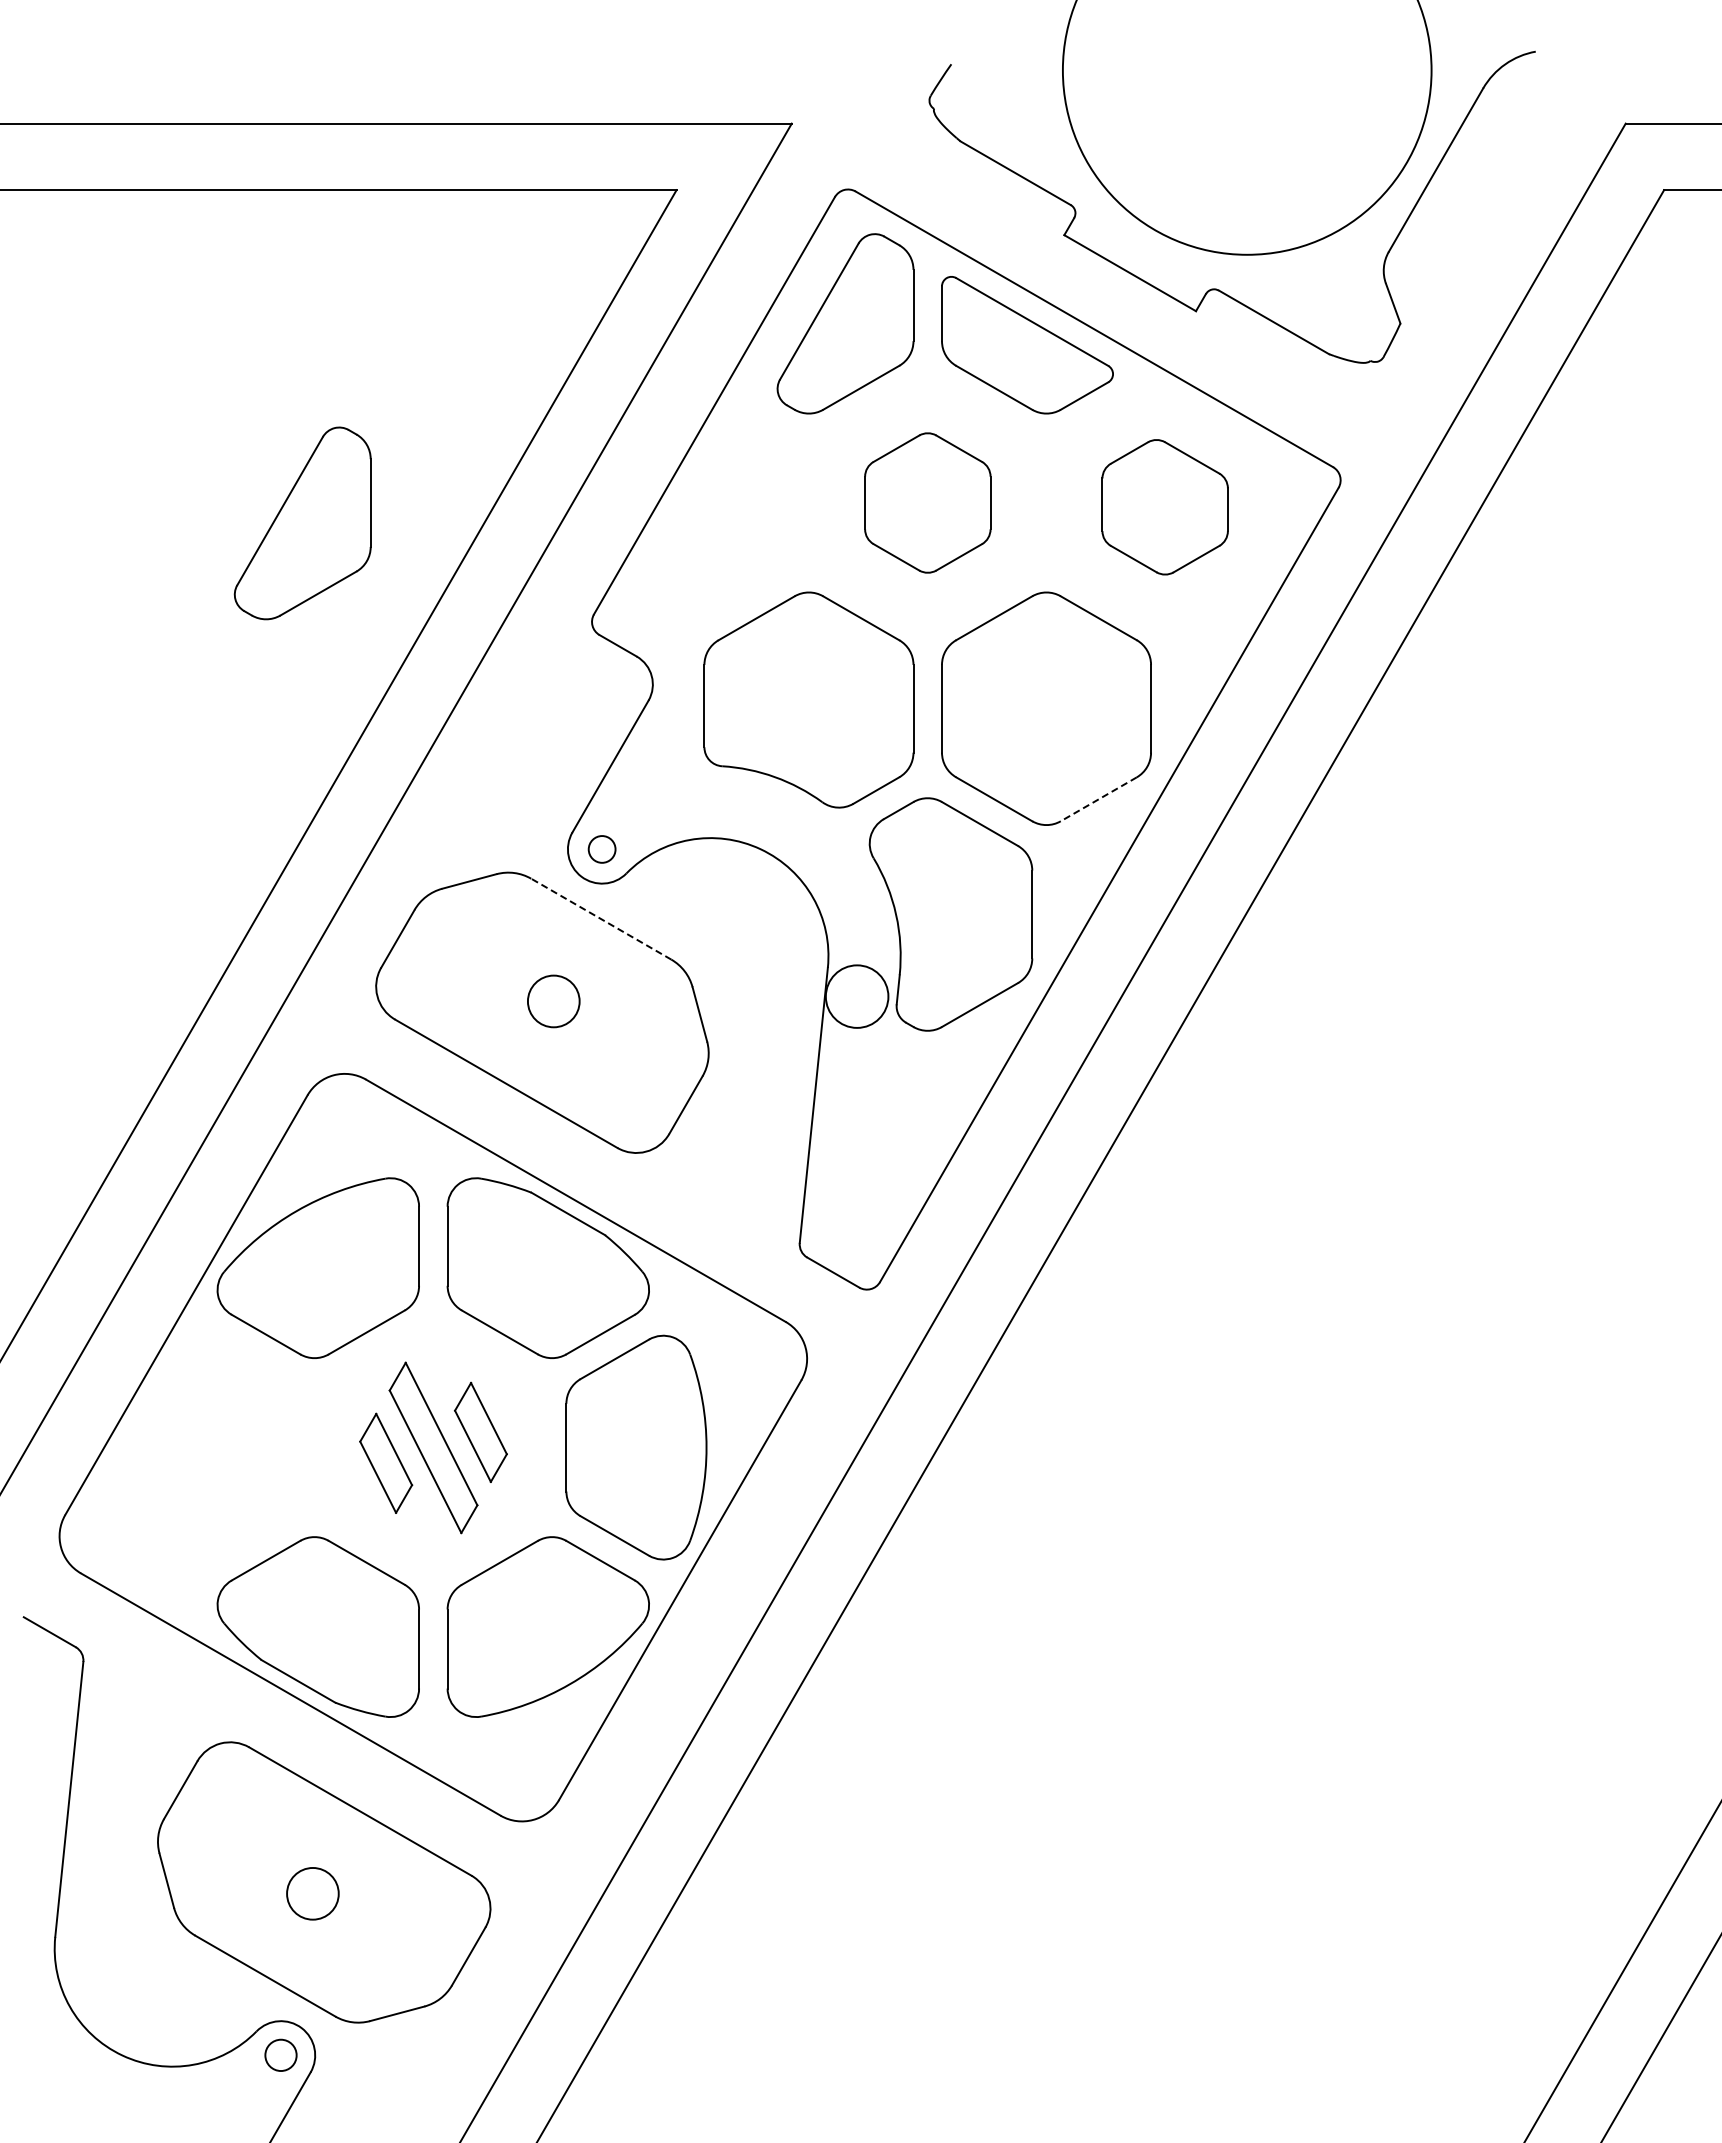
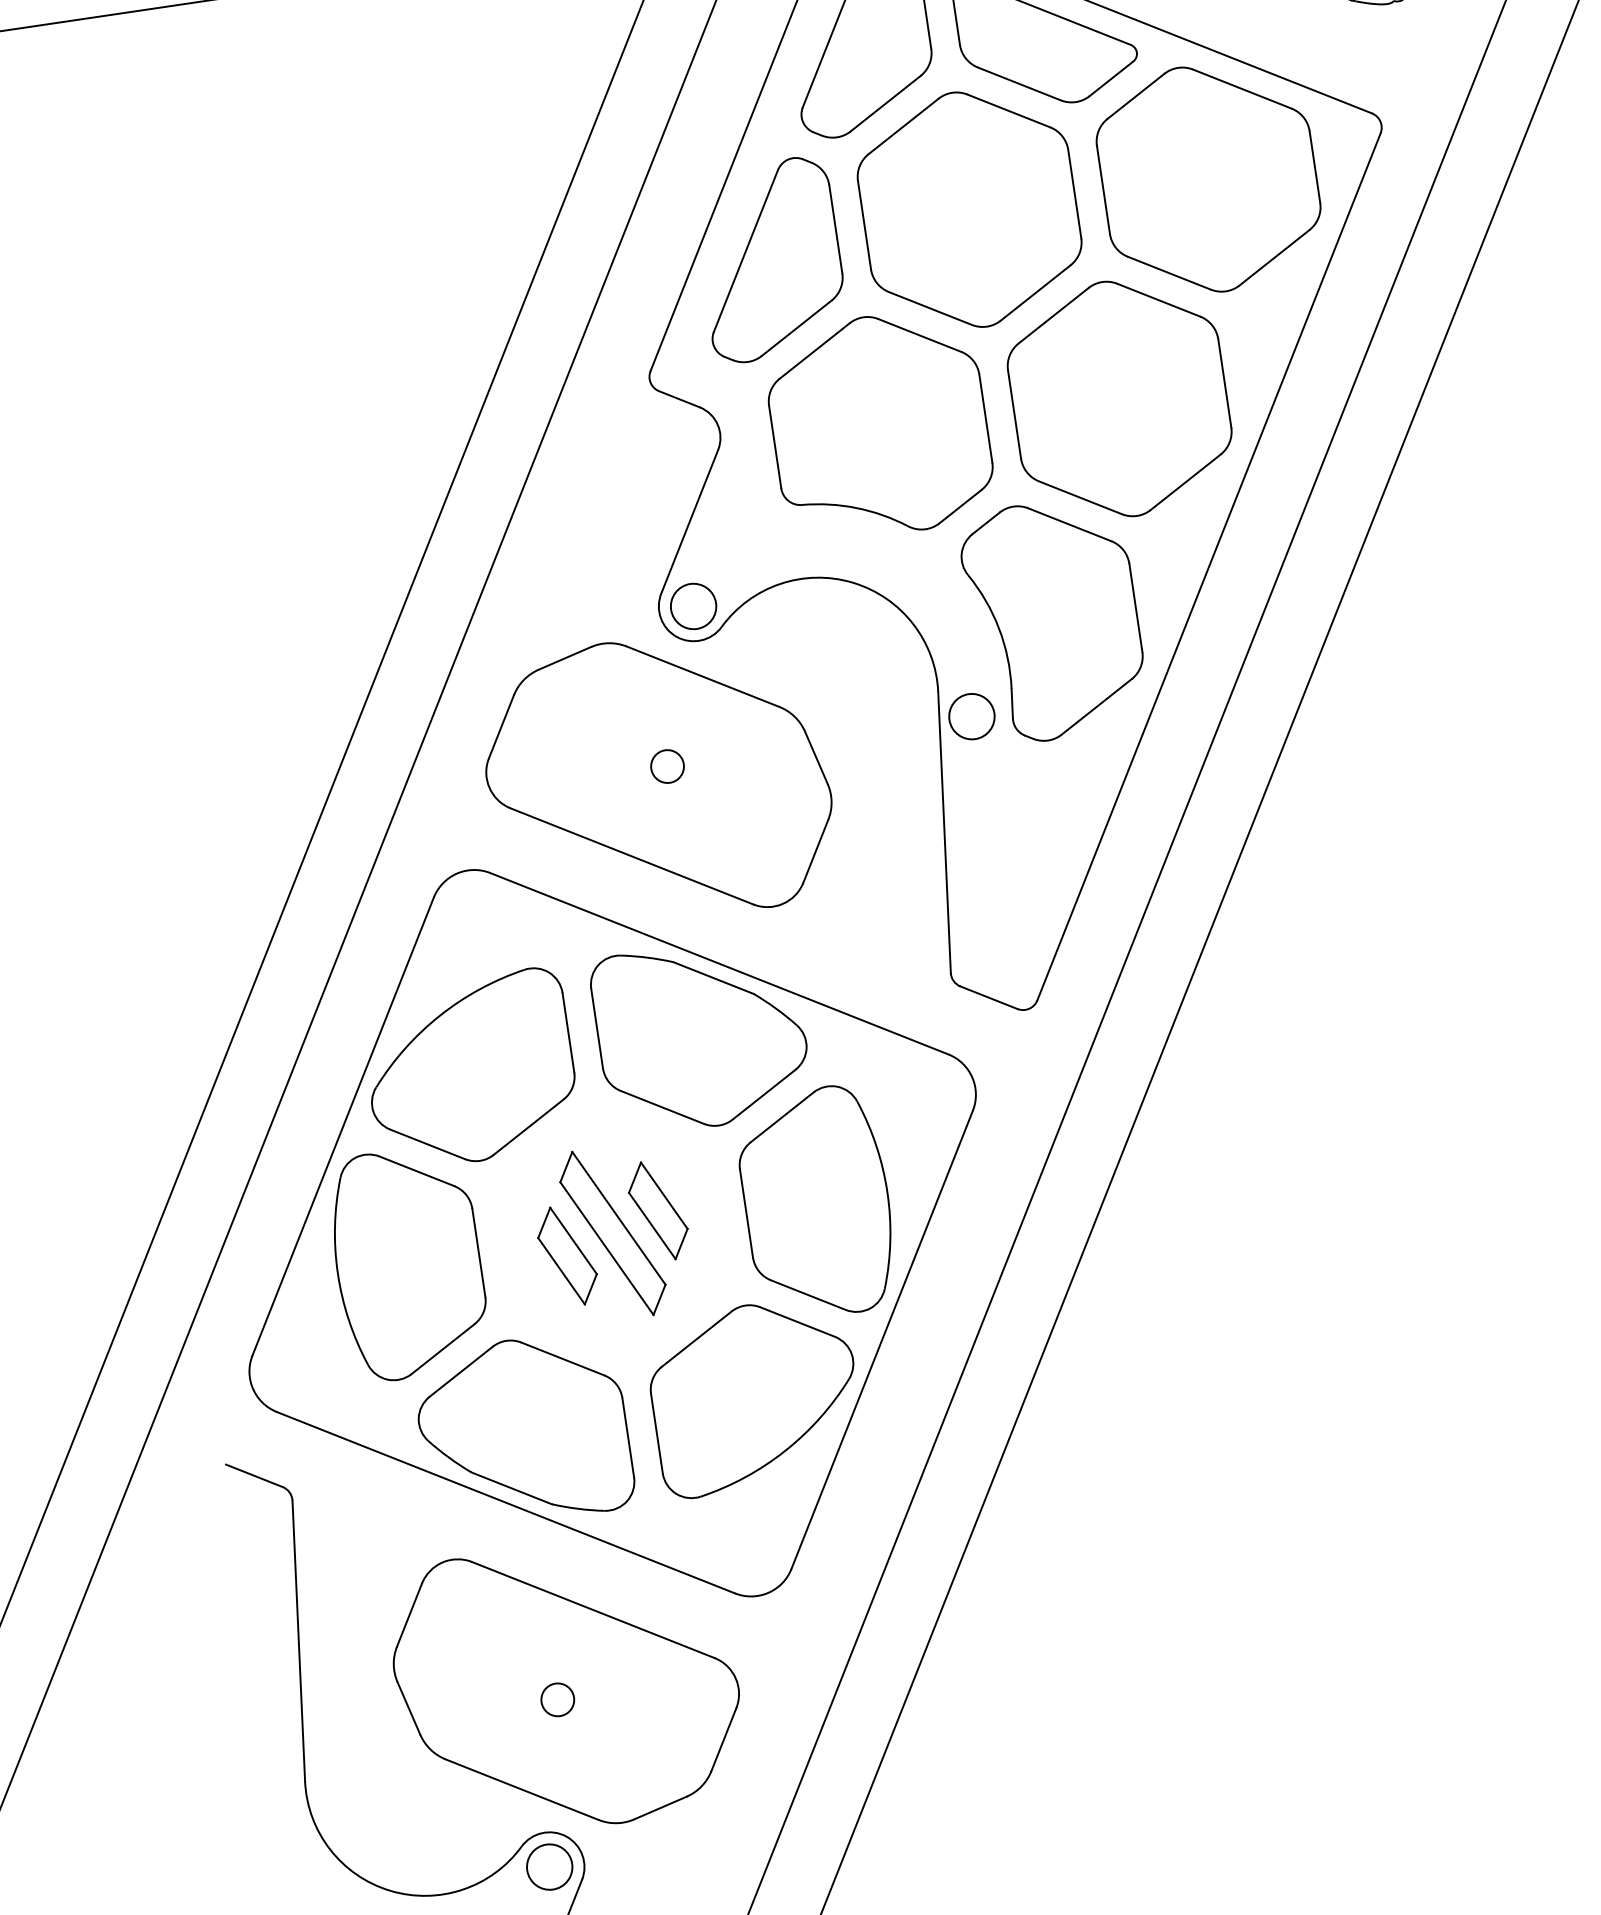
part: (927, 502) -> (969, 209), size x1.67
part: (1164, 507) -> (1208, 179), size x1.67
part: (302, 523) -> (770, 260), moved
line: (1098, 799) -> (1185, 482), dashed -> solid
circle: (601, 849) -> (692, 606), size x1.67
line: (601, 919) -> (703, 677), dashed -> solid
circle: (856, 996) -> (971, 716), size x0.71
circle: (553, 1001) -> (667, 766), size x0.62
part: (230, 1447) -> (408, 1263), added
circle: (312, 1893) -> (557, 1699), size x0.62
circle: (280, 2055) -> (549, 1867), size x1.43

